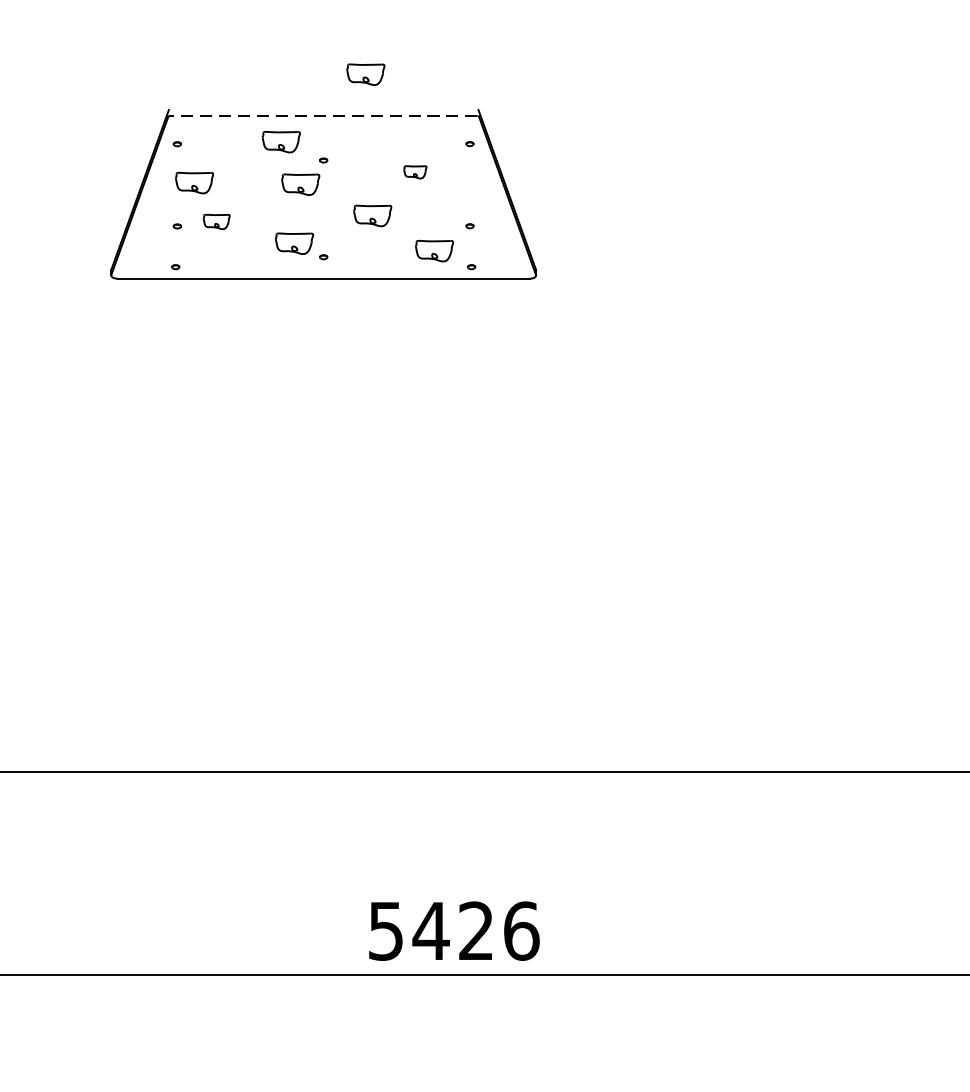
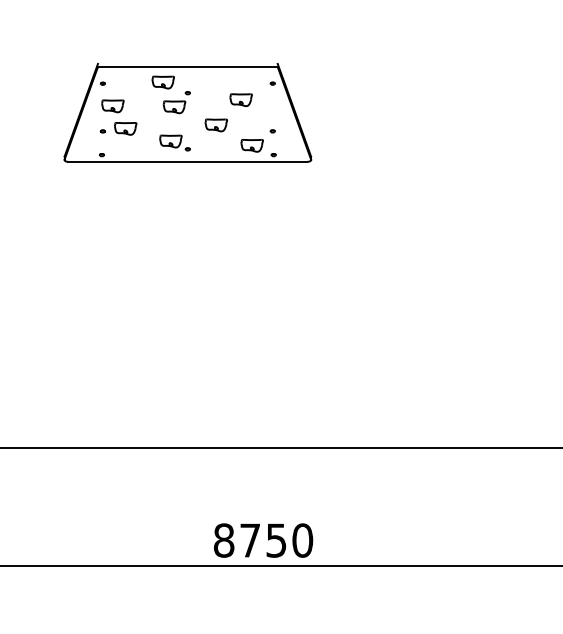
part: (364, 74) -> (211, 43), removed
line: (323, 116) -> (187, 67), dashed -> solid
part: (414, 171) -> (240, 99), size x1.67
part: (216, 221) -> (125, 128), size x1.43
text: (453, 931) -> (263, 540), 5426 -> 8750

